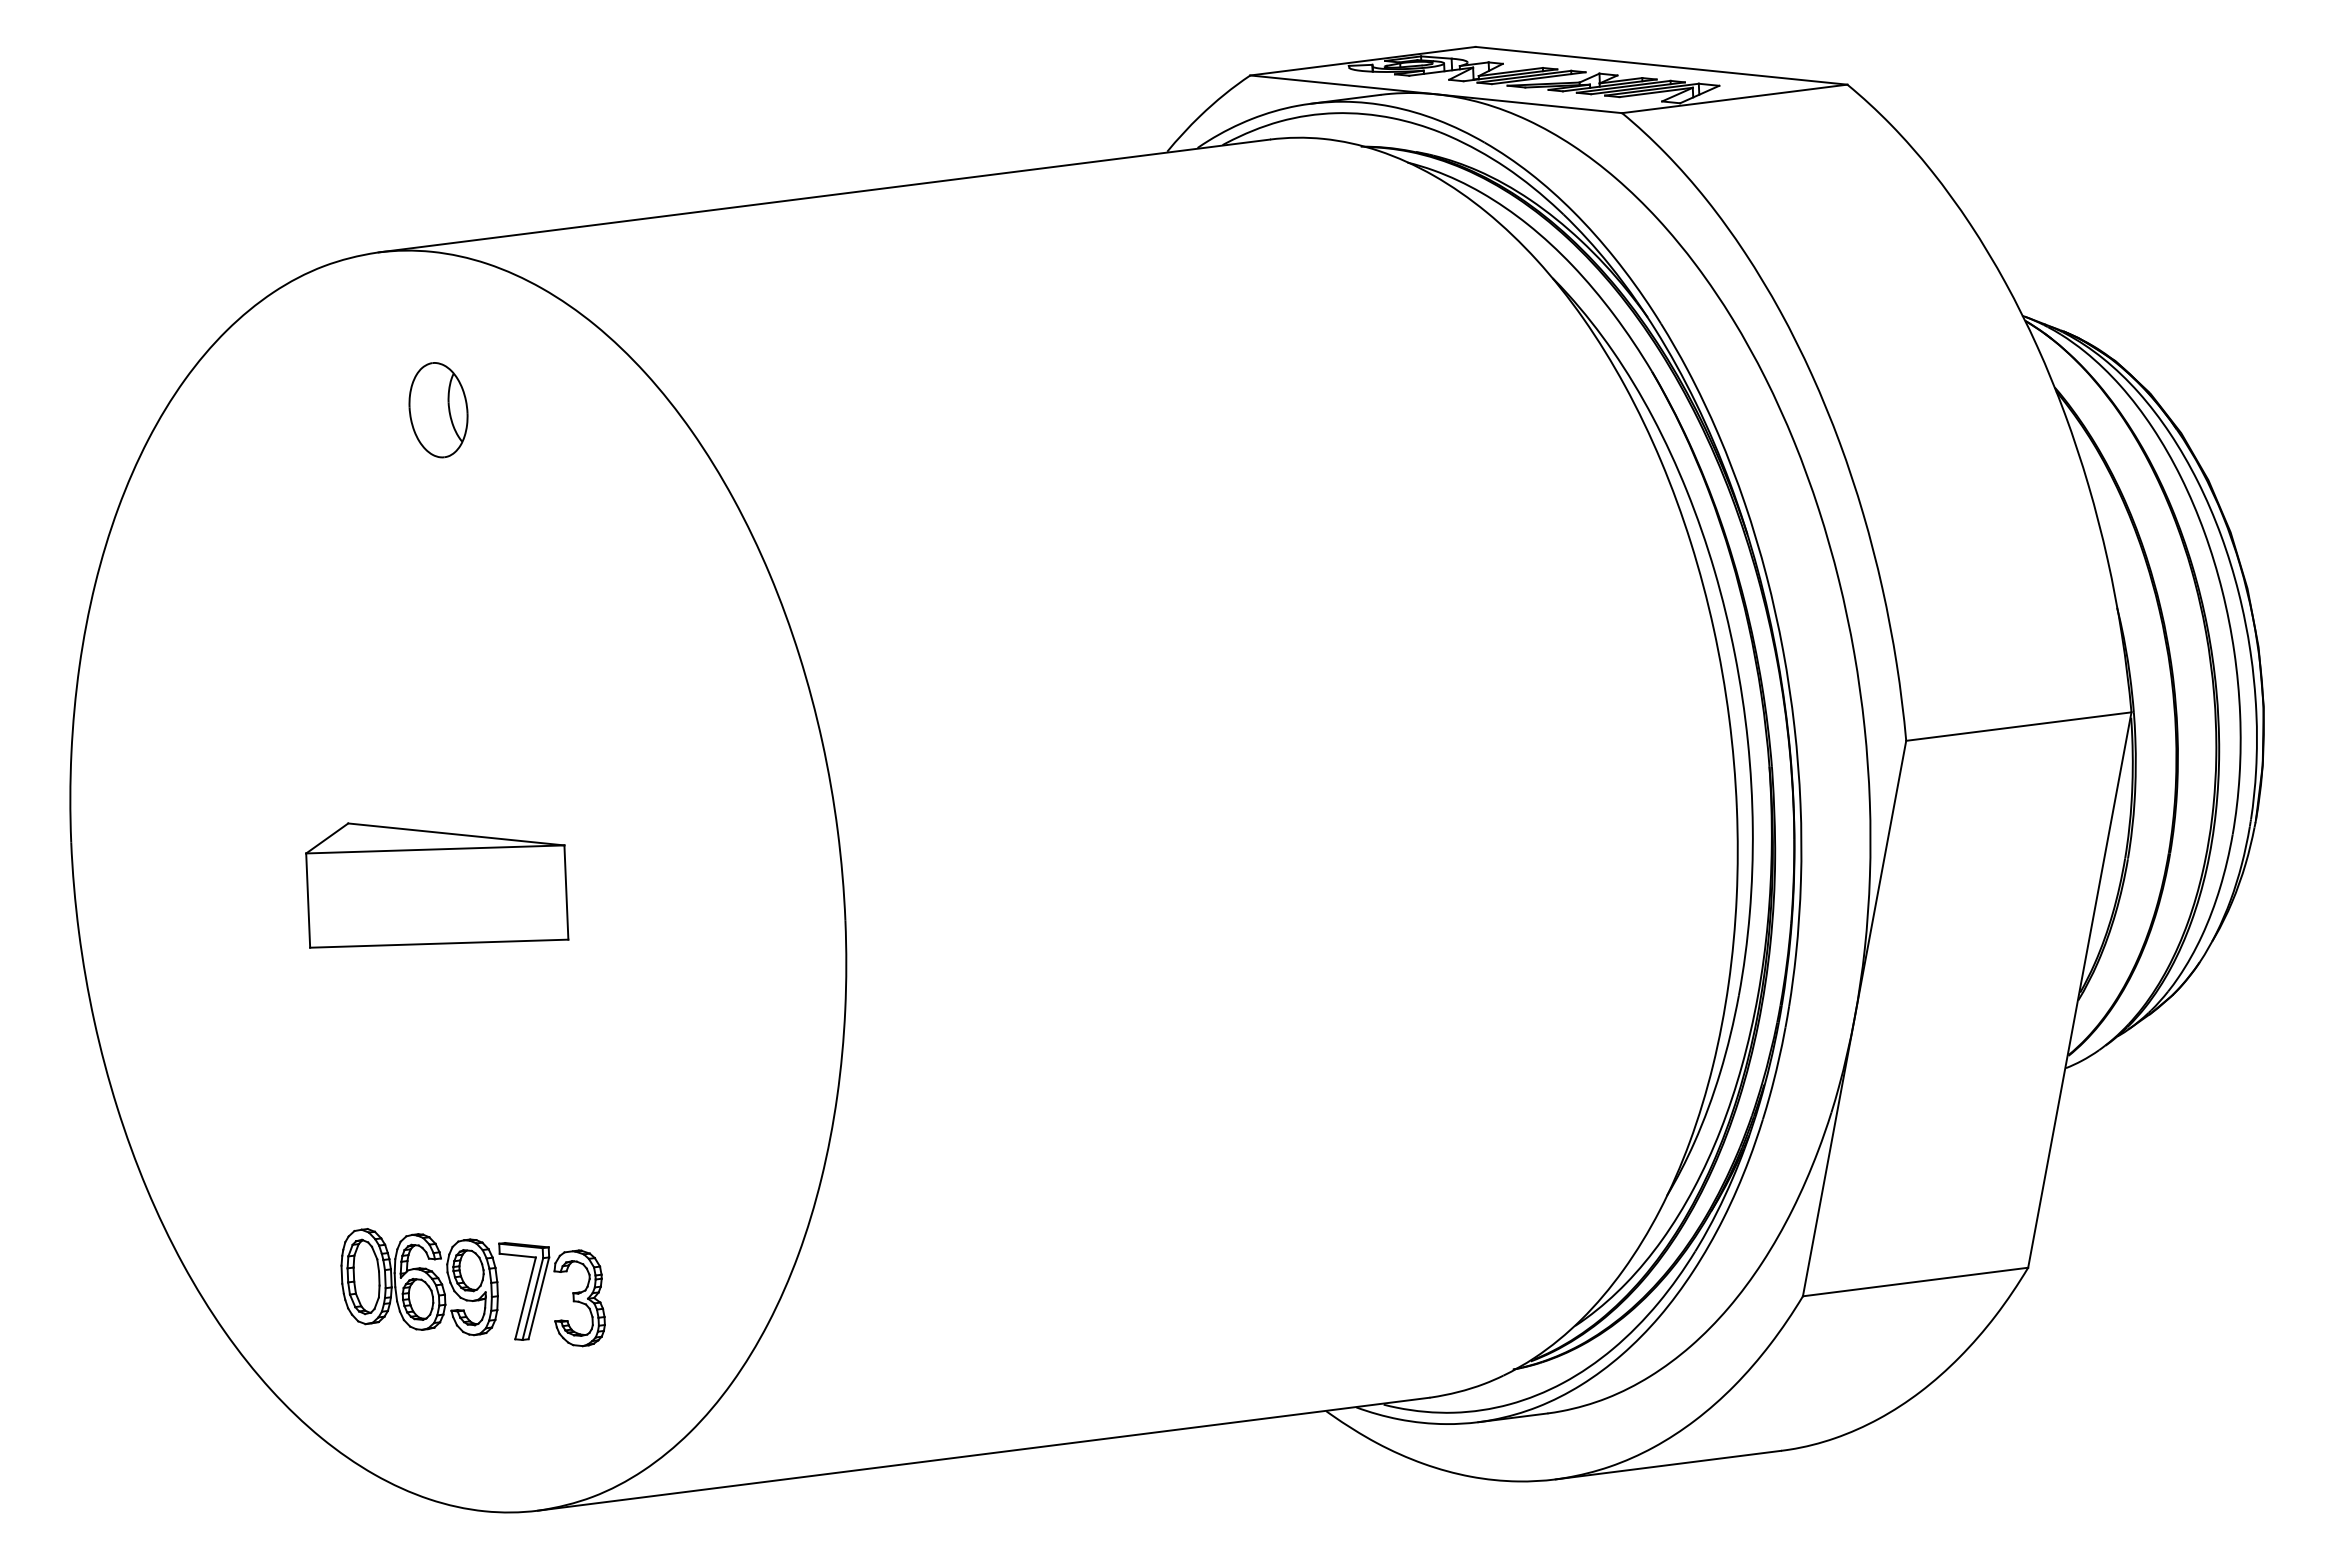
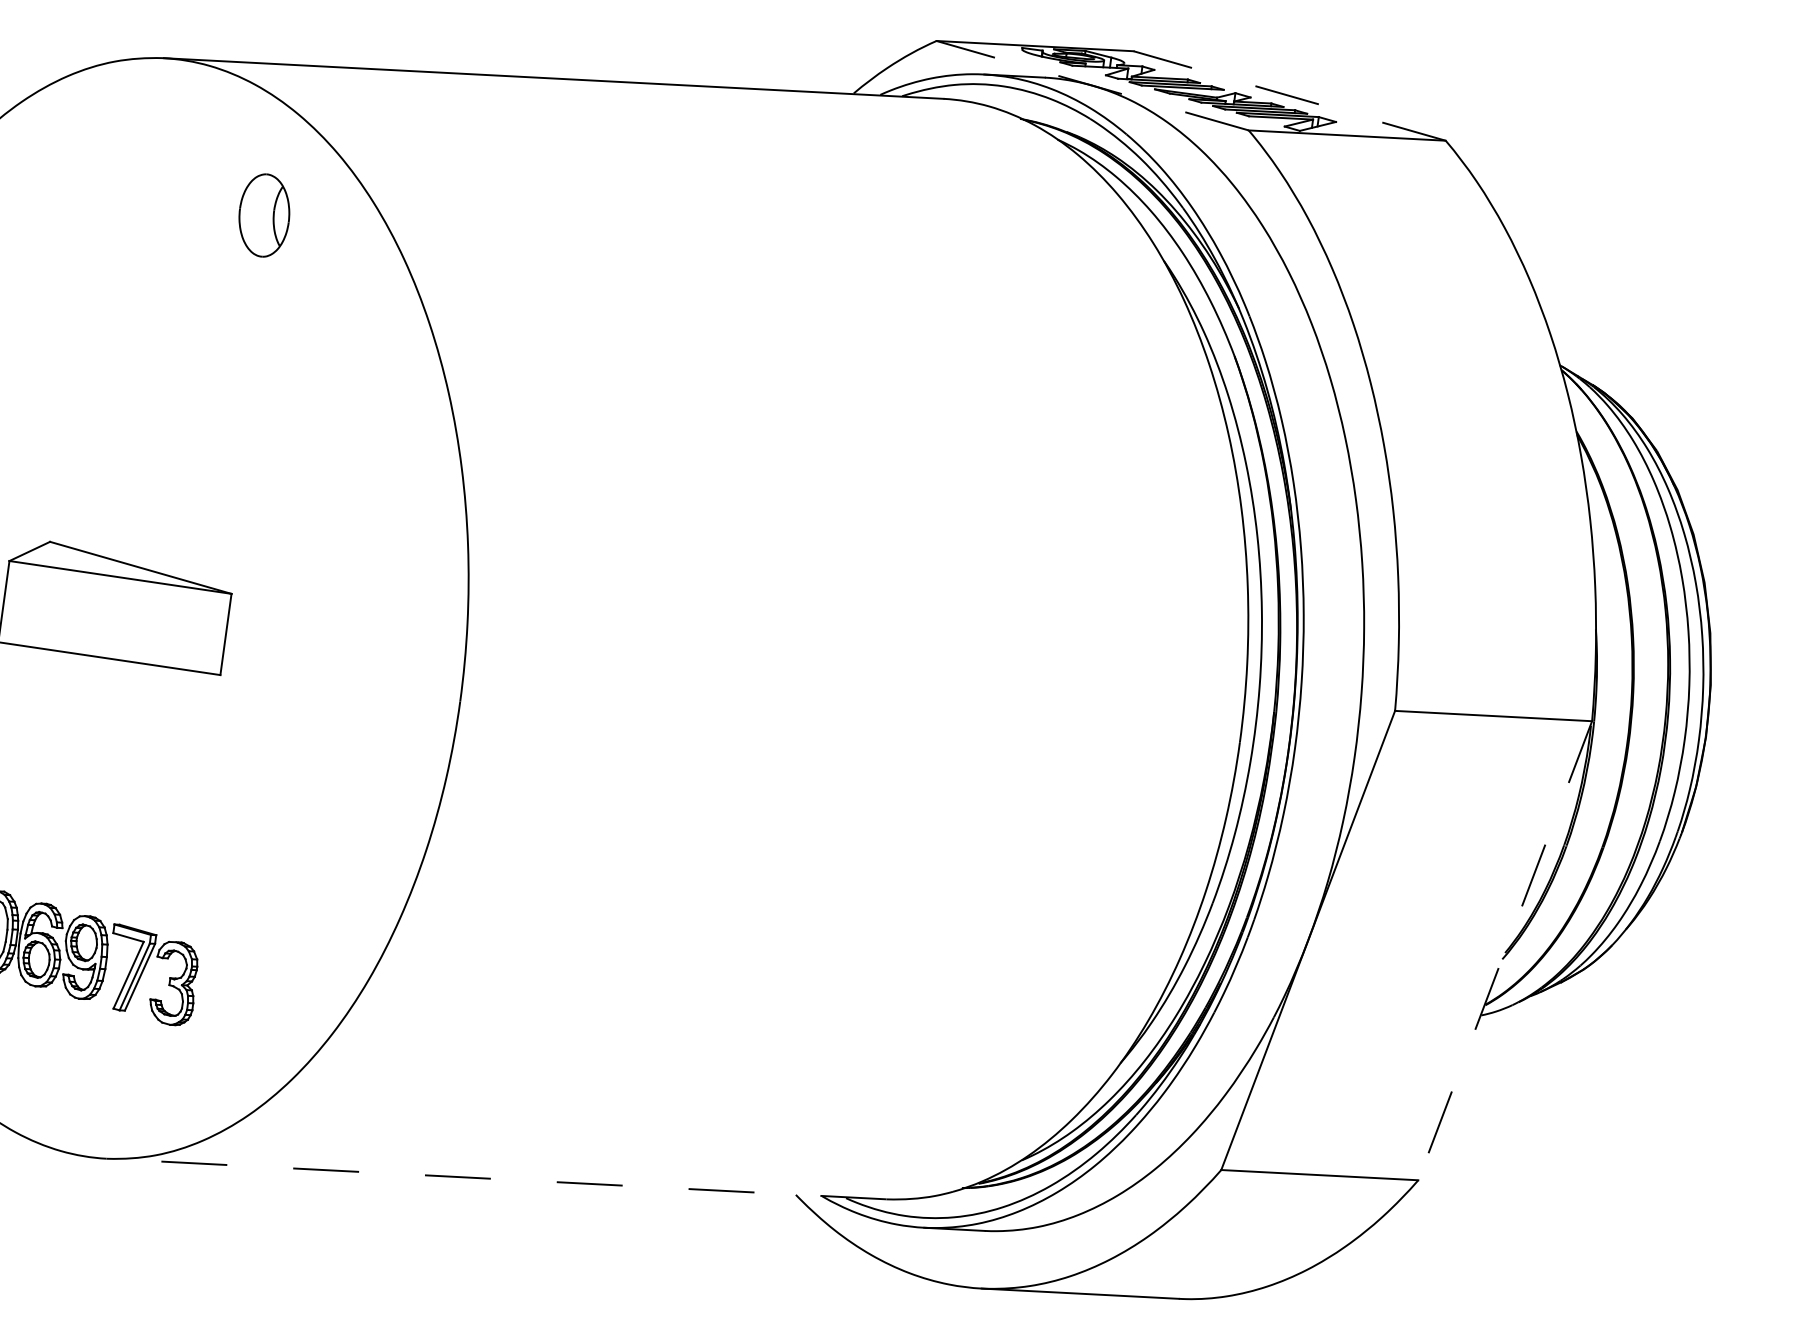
line: (1661, 65) -> (1289, 95), solid -> dashed
line: (1436, 94) -> (1092, 85), solid -> dashed
part: (438, 410) -> (264, 215), moved
line: (2079, 990) -> (1504, 951), solid -> dashed
line: (983, 1454) -> (496, 1179), solid -> dashed

